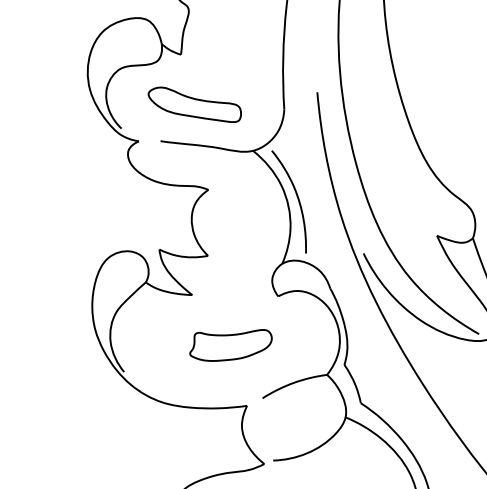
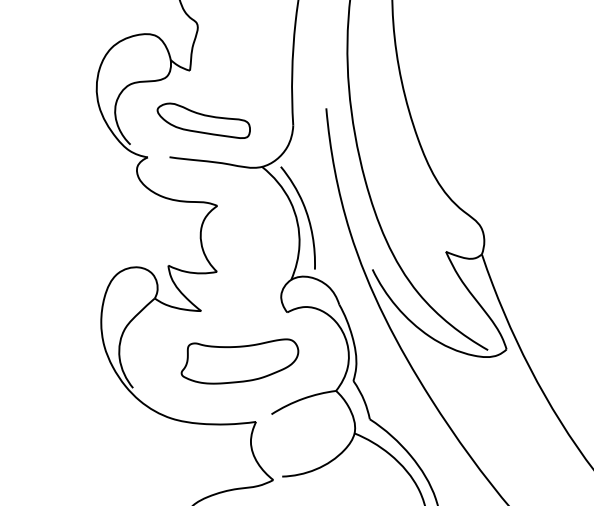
part: (230, 345) -> (239, 361), size x1.43

